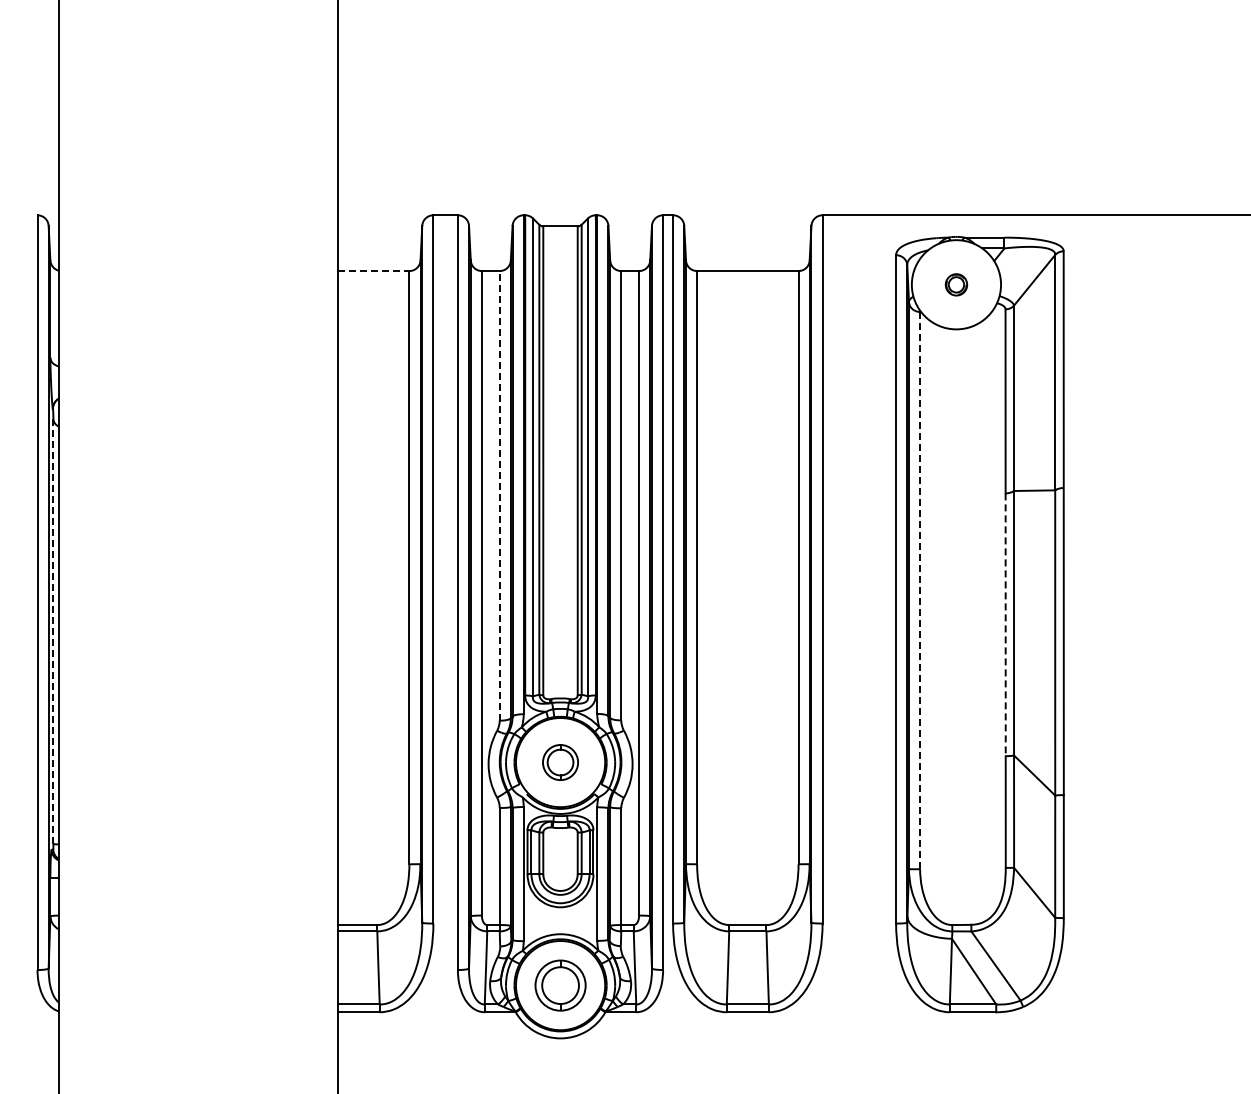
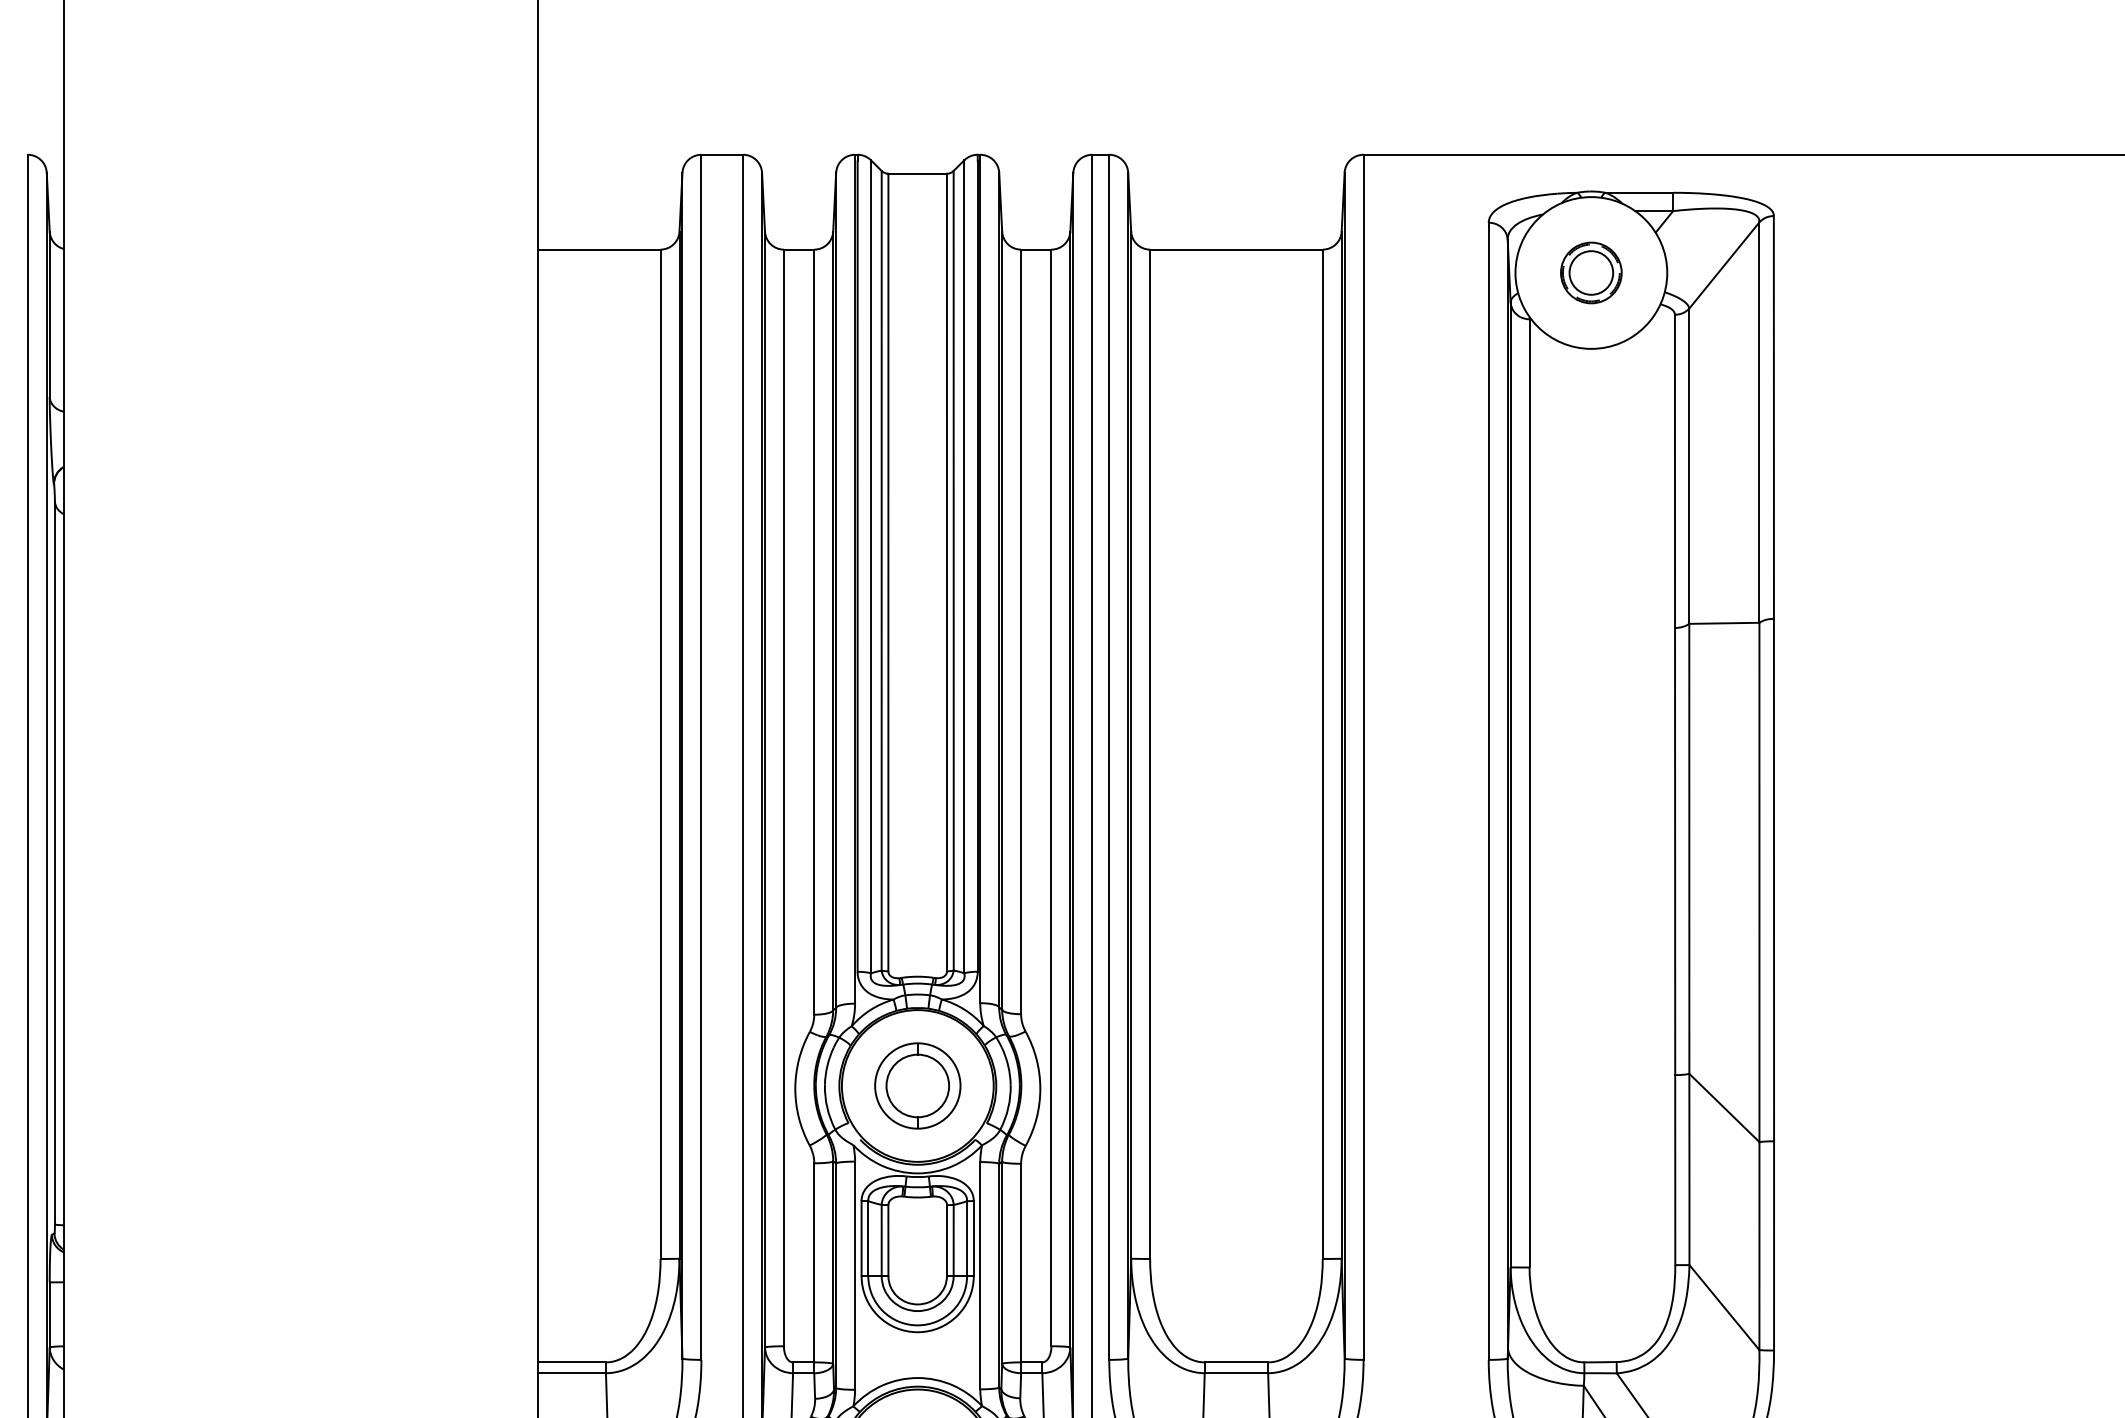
line: (373, 271) -> (599, 250), dashed -> solid
part: (956, 284) -> (1591, 272), size x1.67
line: (499, 495) -> (813, 631), dashed -> solid
line: (920, 590) -> (1530, 793), dashed -> solid
line: (1005, 625) -> (1674, 852), dashed -> solid
line: (53, 632) -> (55, 864), dashed -> solid
part: (560, 762) -> (917, 1085), size x1.43

